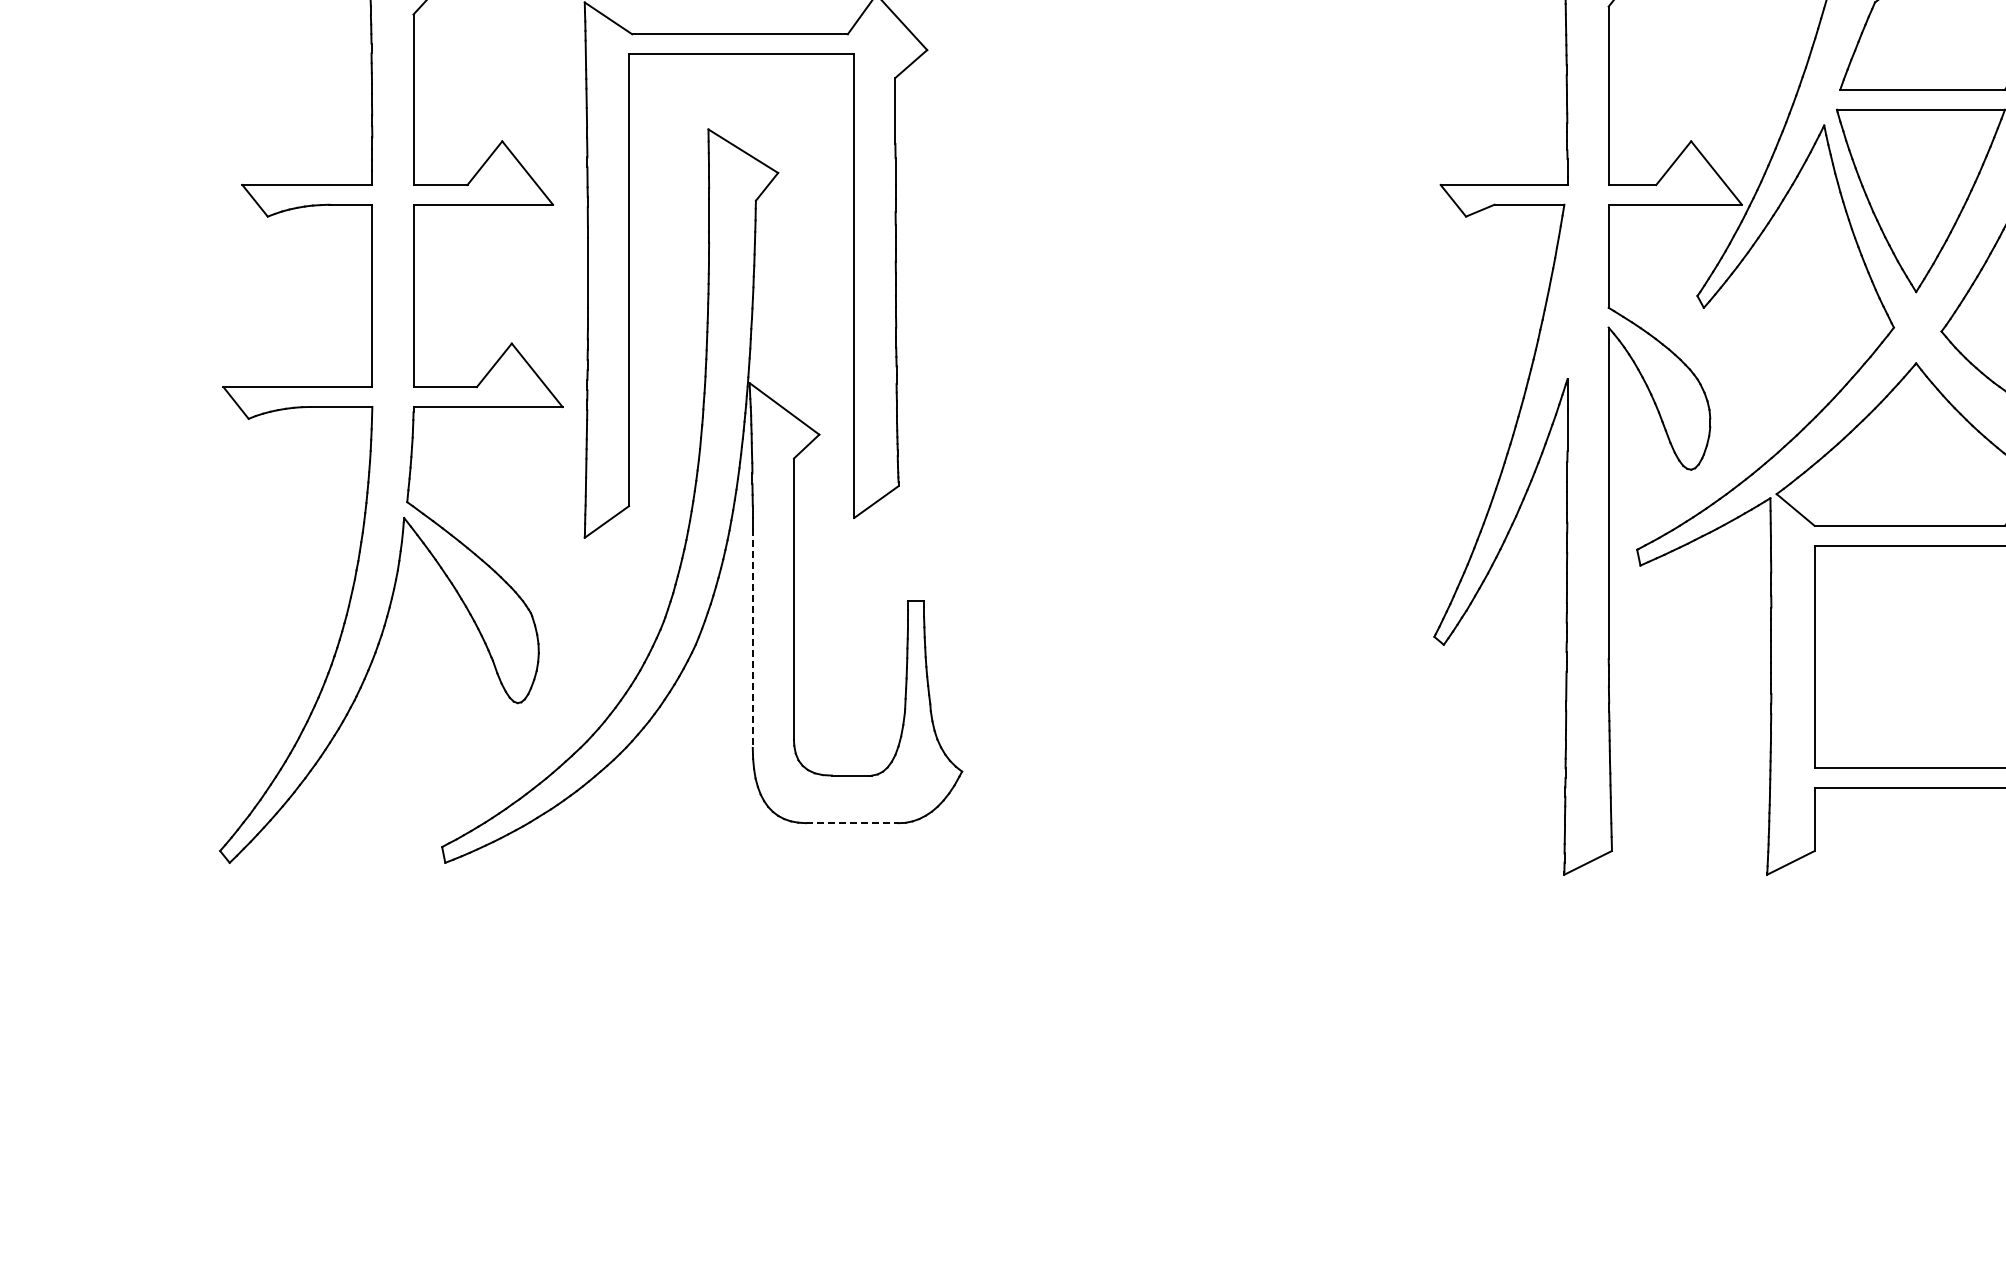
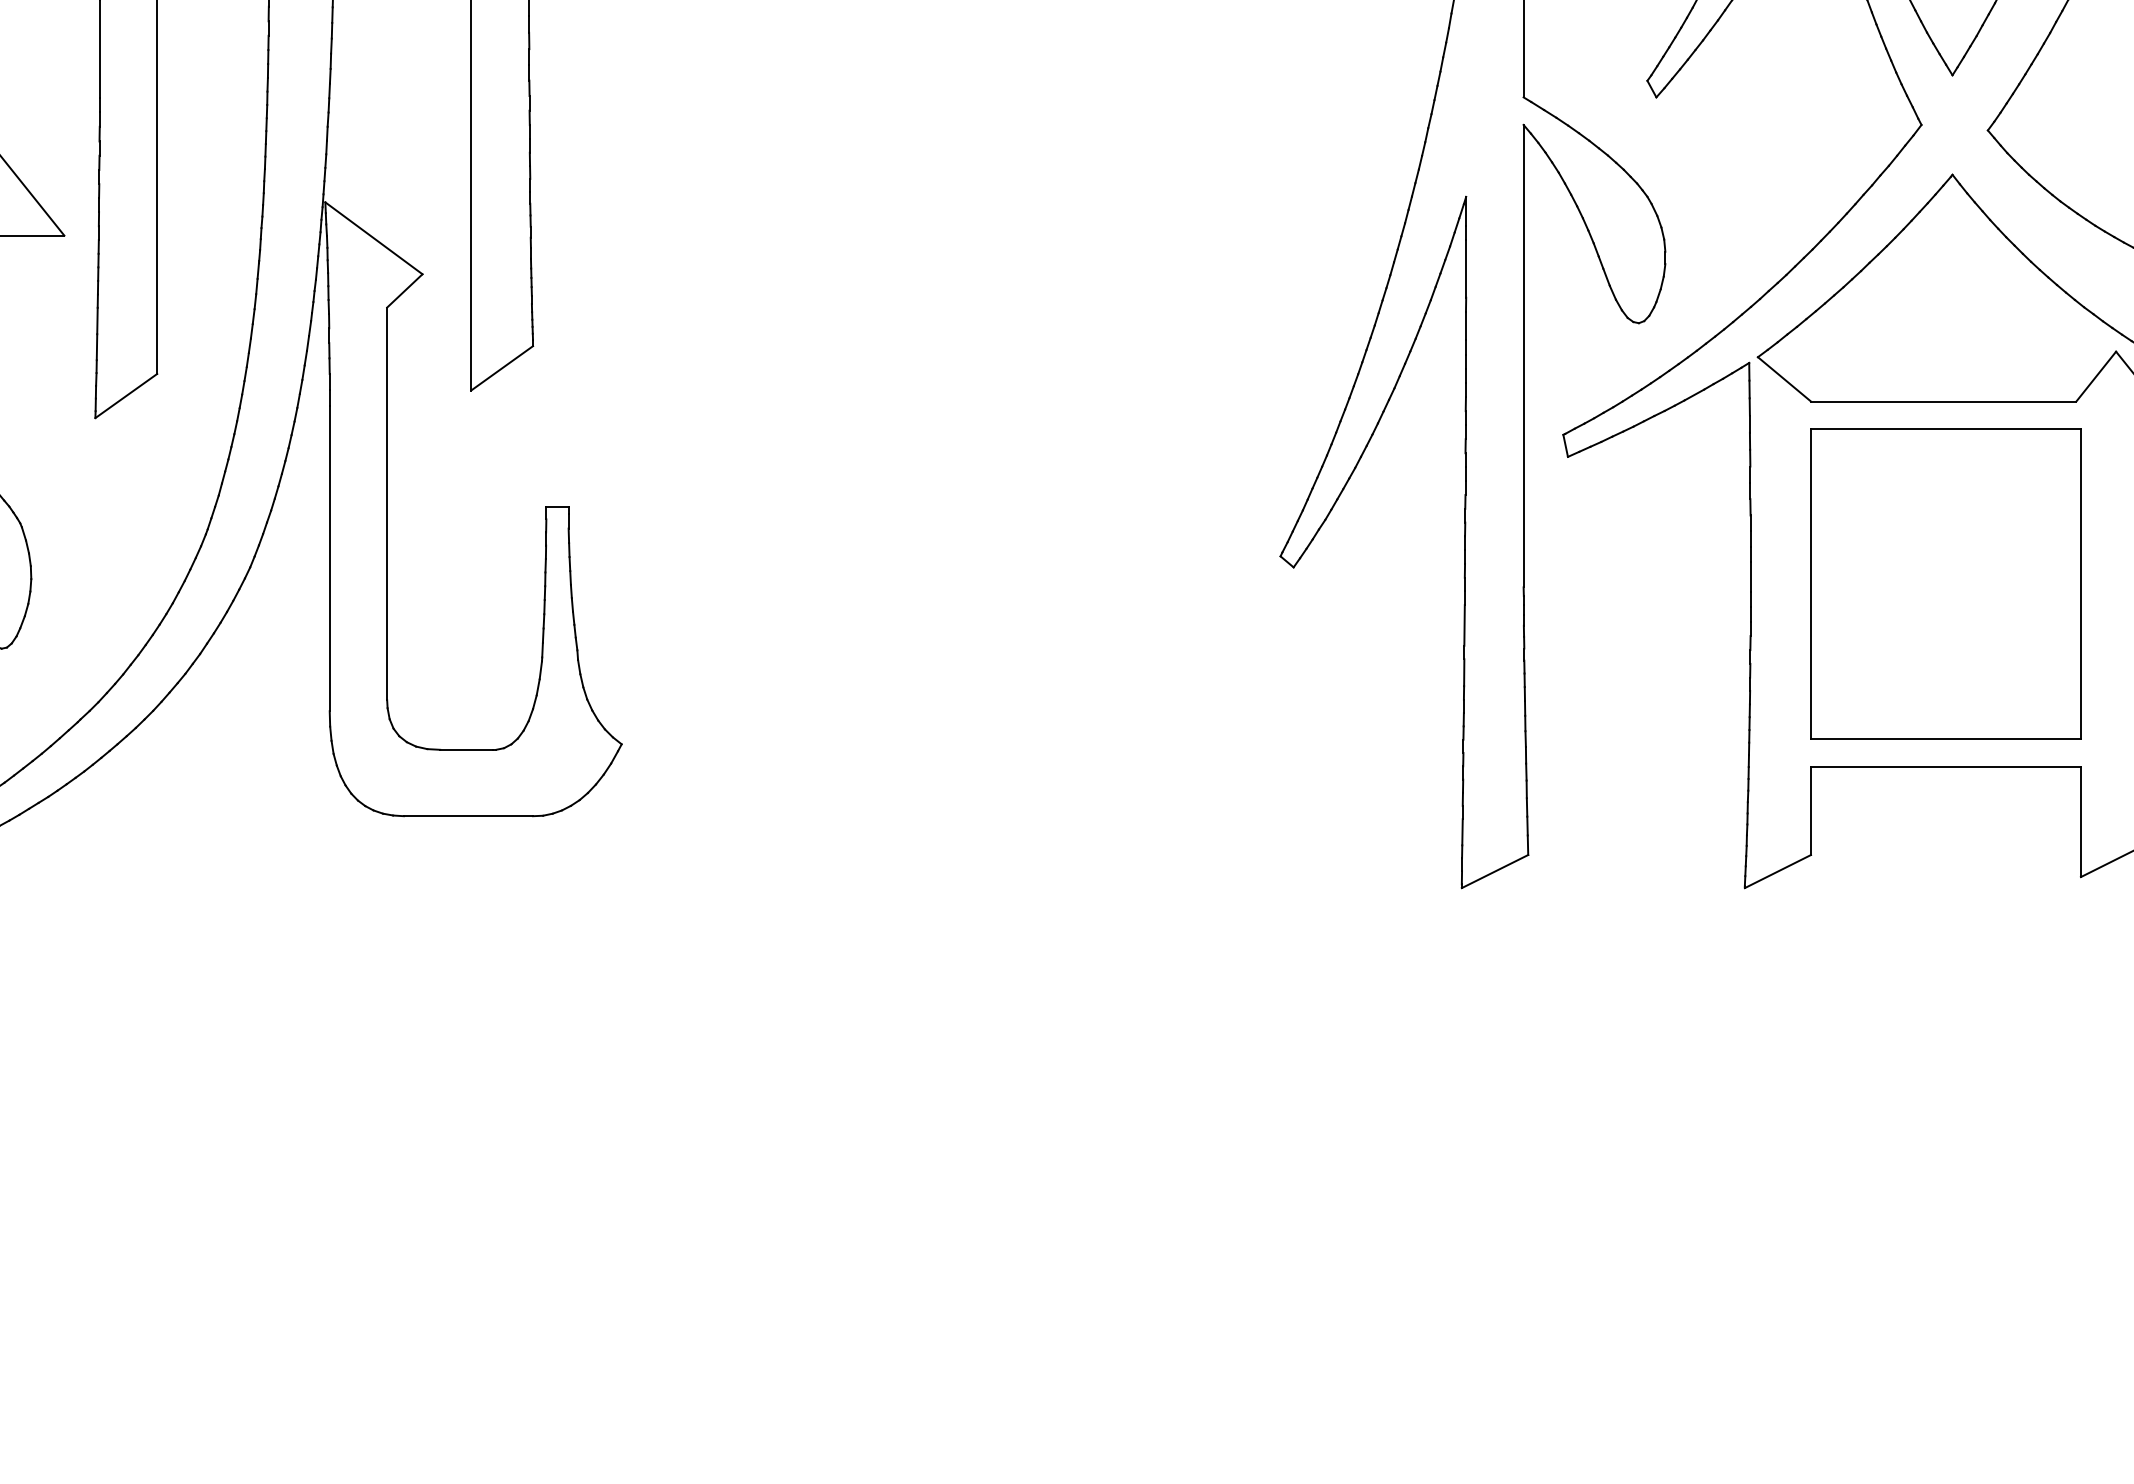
line: (752, 639) -> (329, 559), dashed -> solid
line: (852, 823) -> (468, 816), dashed -> solid

